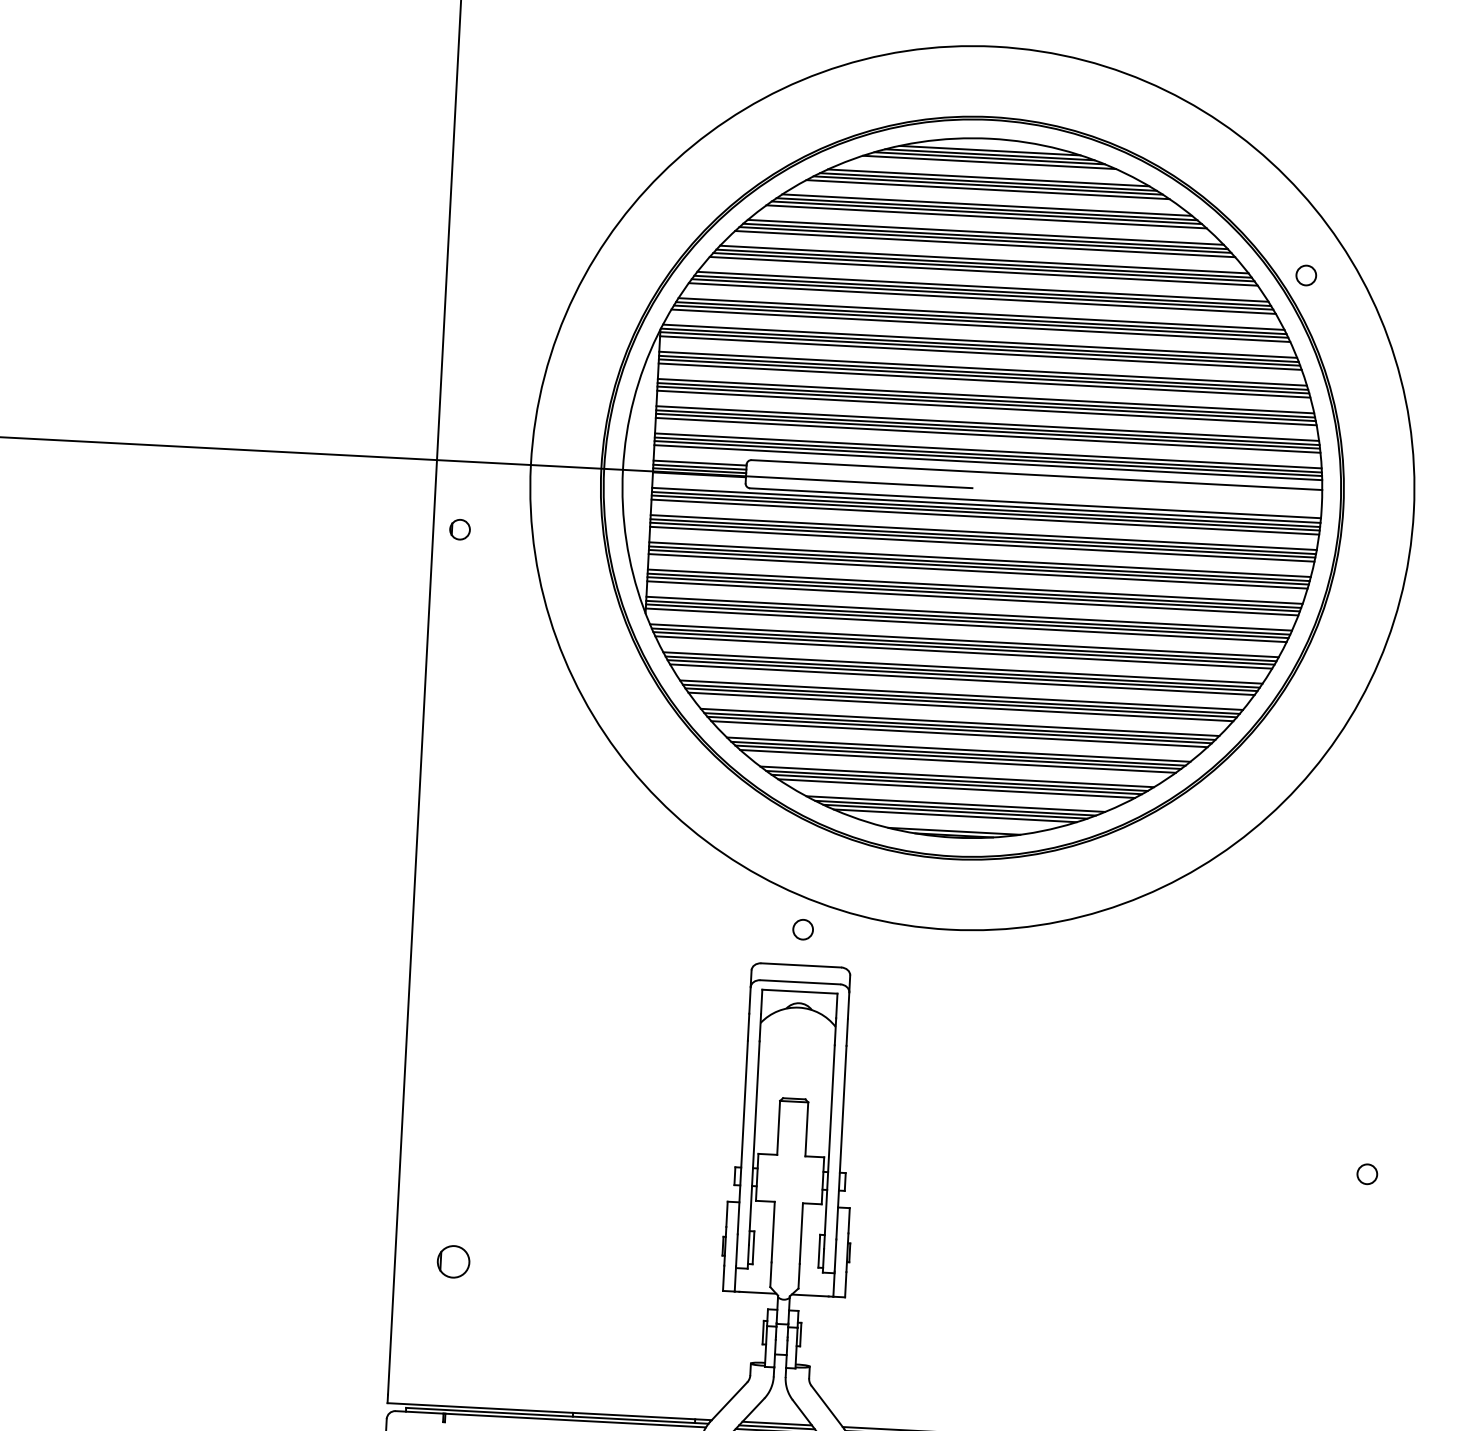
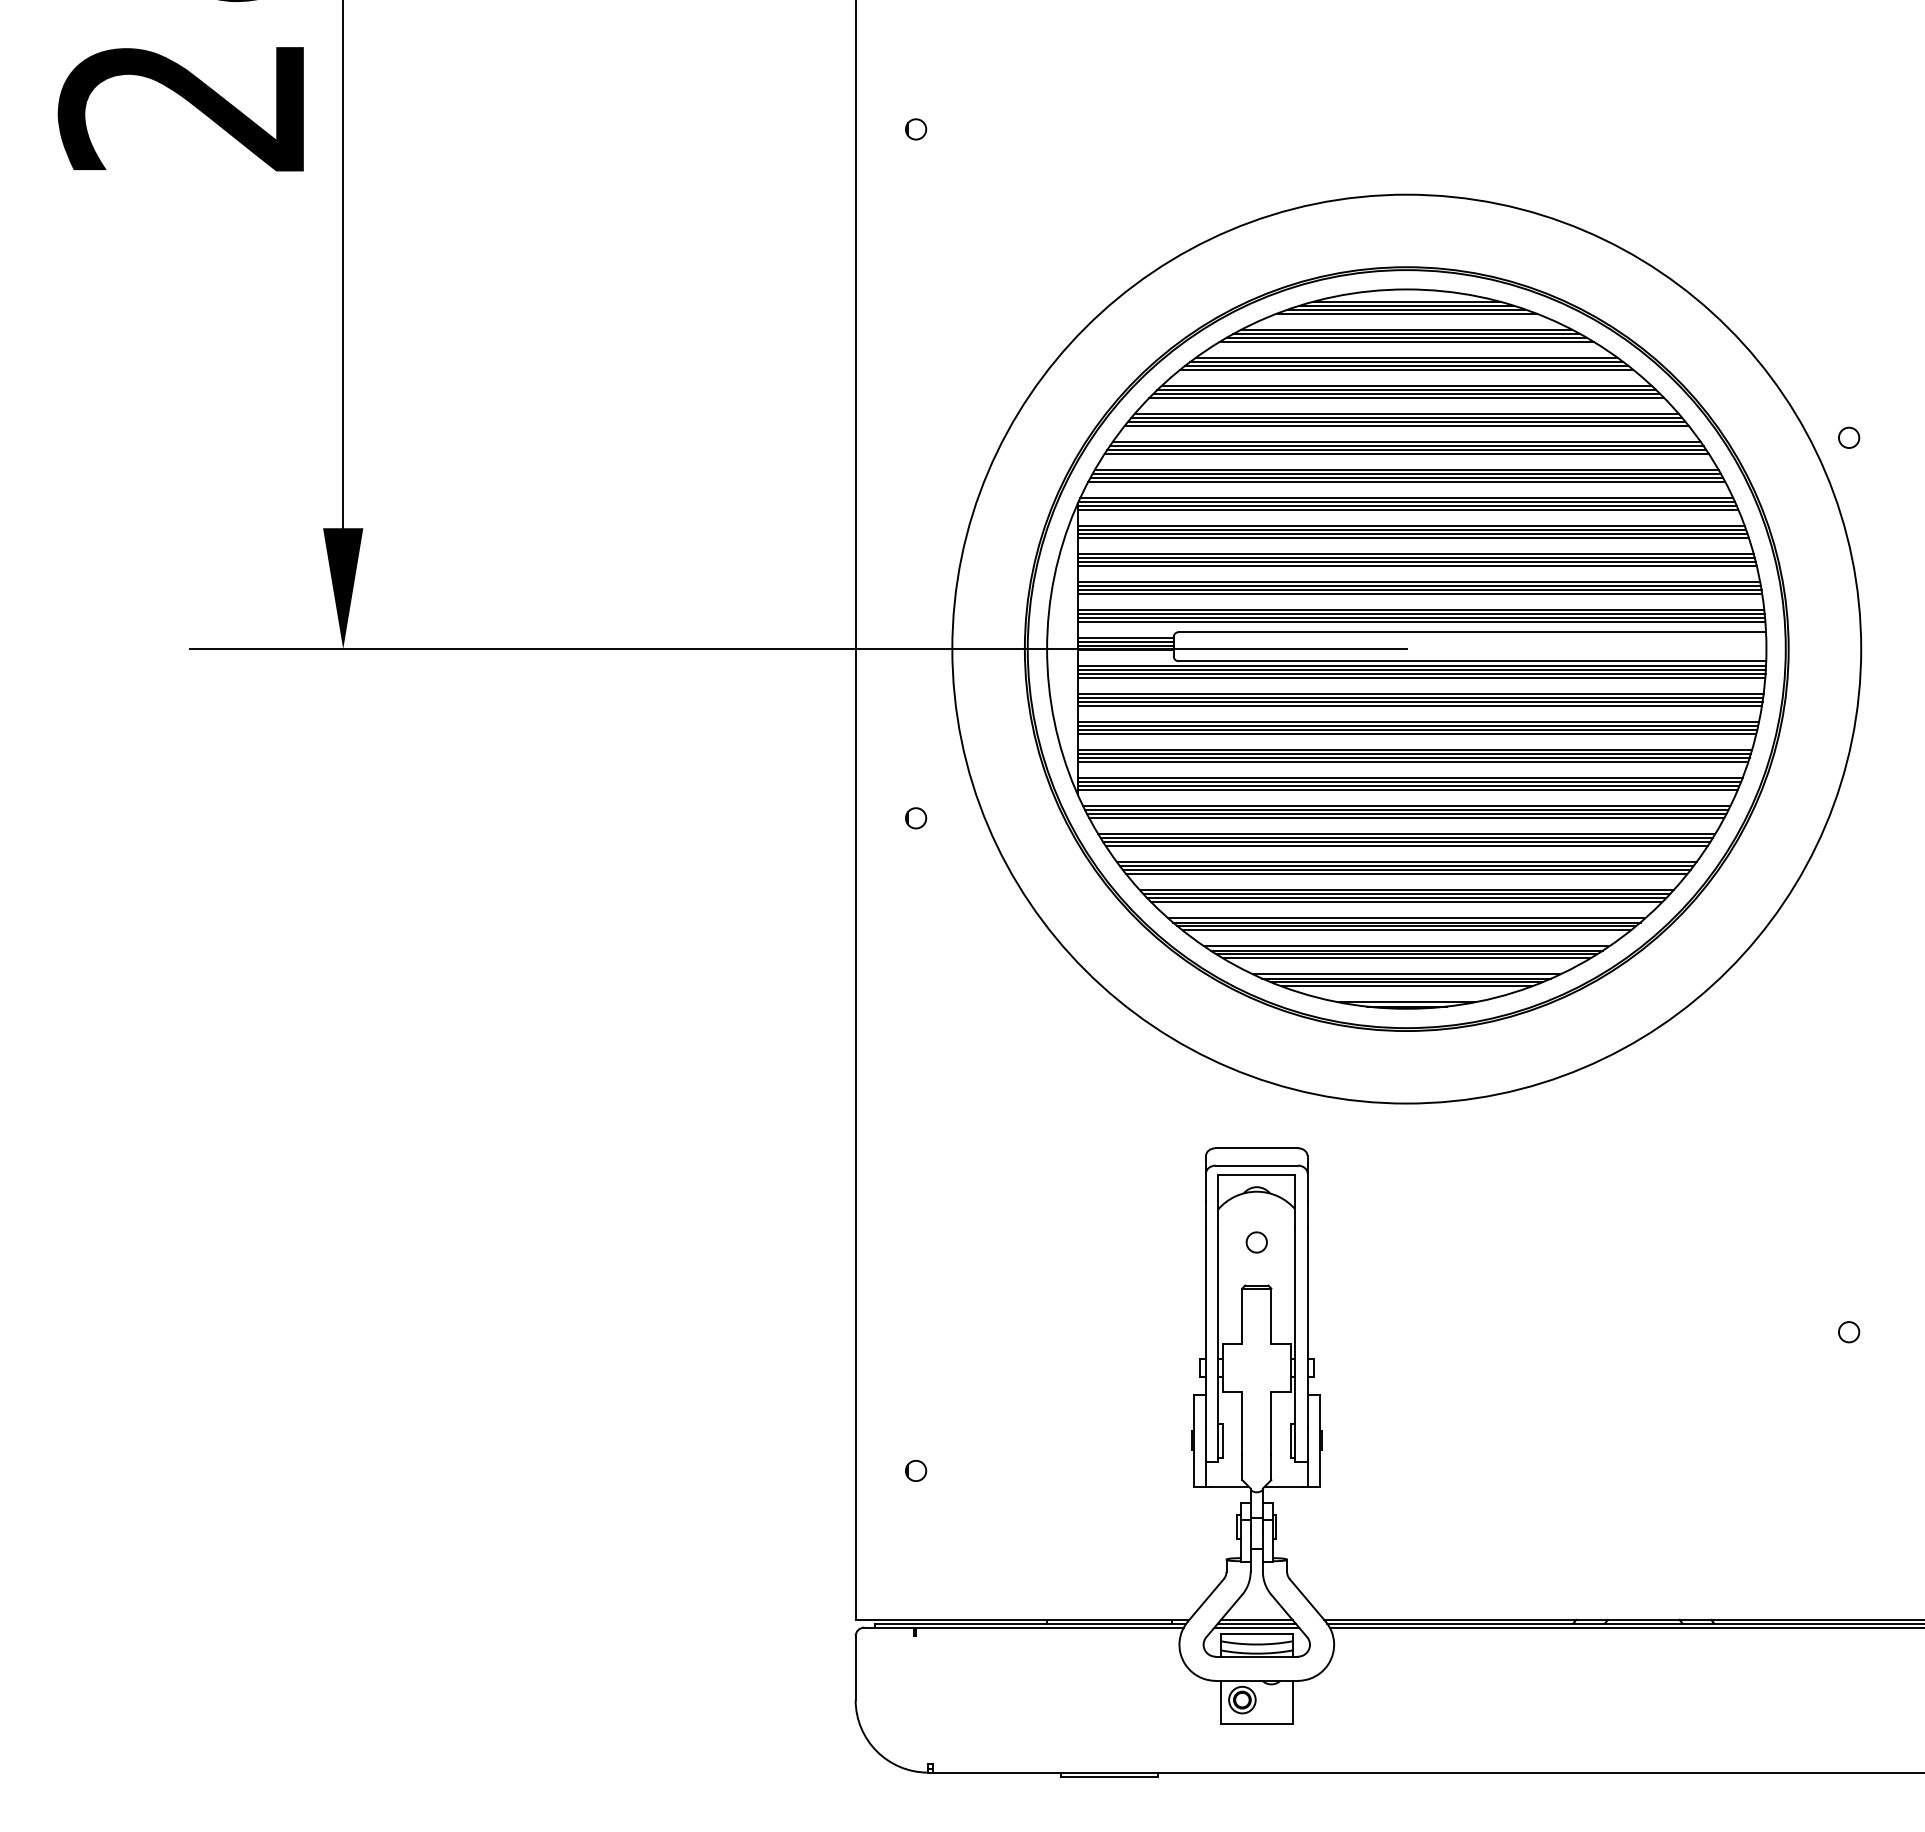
circle: (1306, 275) -> (1849, 437), moved
circle: (460, 529) -> (916, 818), moved
circle: (802, 929) -> (1256, 1242), moved
circle: (454, 1261) -> (916, 1470), size x0.62

